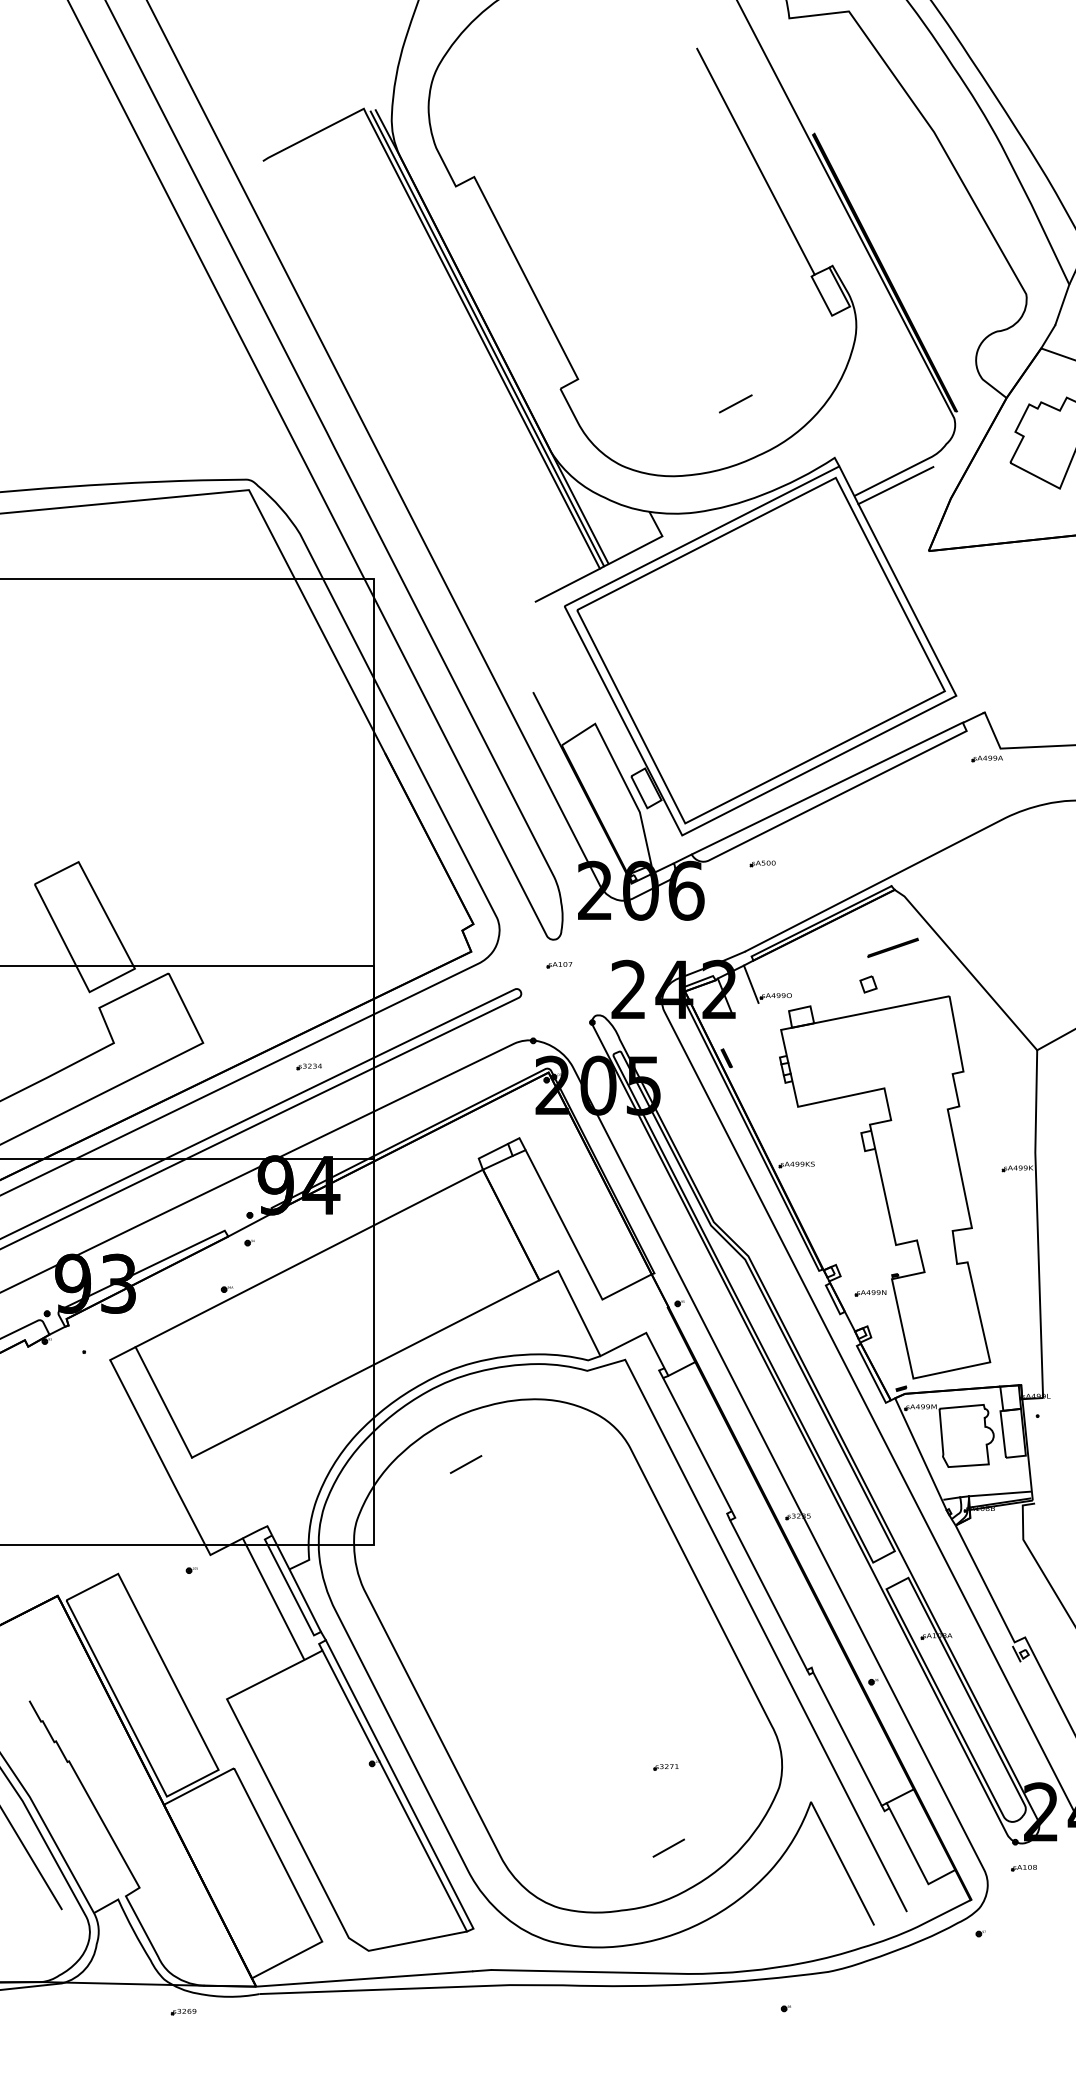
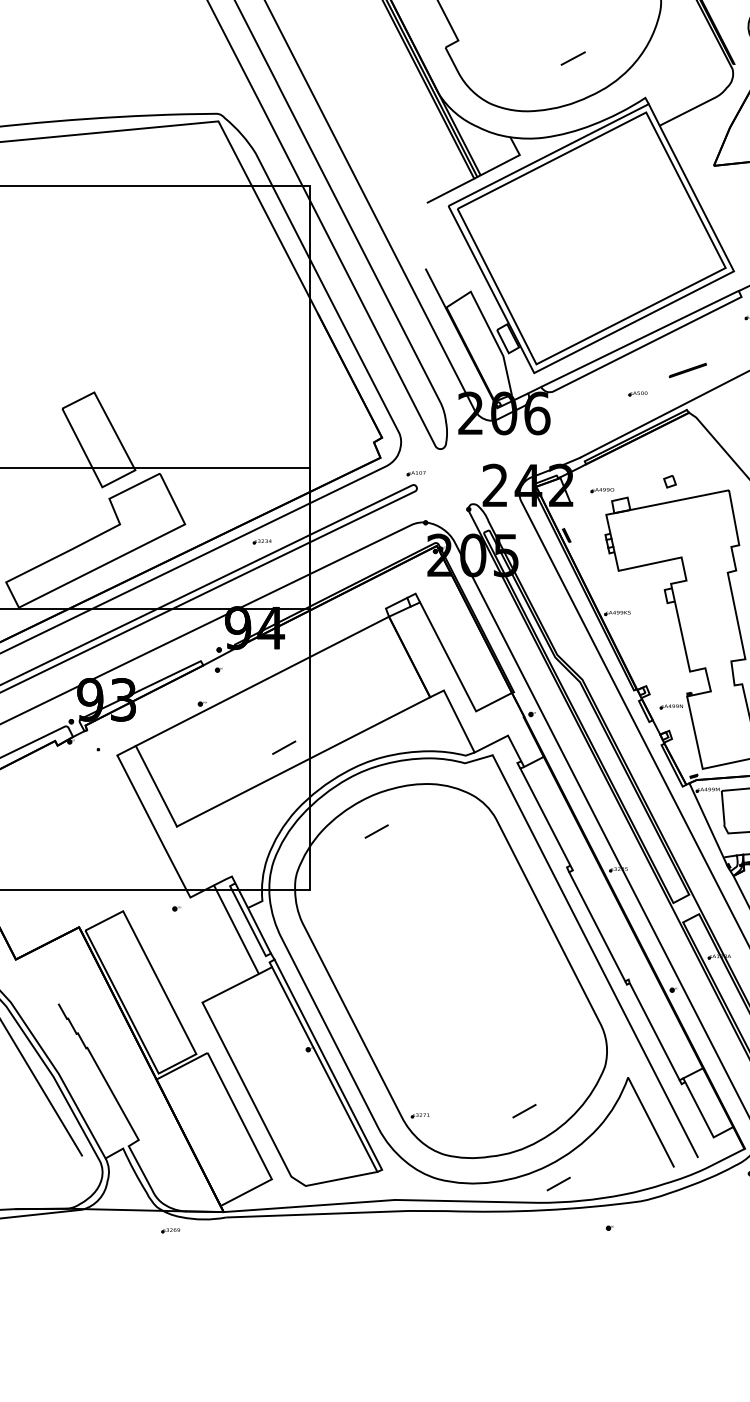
line: (895, 485) -> (689, 118), removed
part: (762, 863) -> (637, 393), moved
line: (892, 947) -> (687, 370), moved
part: (559, 965) -> (416, 473), moved
line: (750, 983) -> (584, 480), removed
line: (338, 1349) -> (283, 747), added
part: (665, 1767) -> (420, 1115), moved
line: (715, 1947) -> (558, 1183), added

